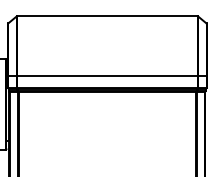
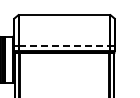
line: (107, 76) -> (64, 45), solid -> dashed

